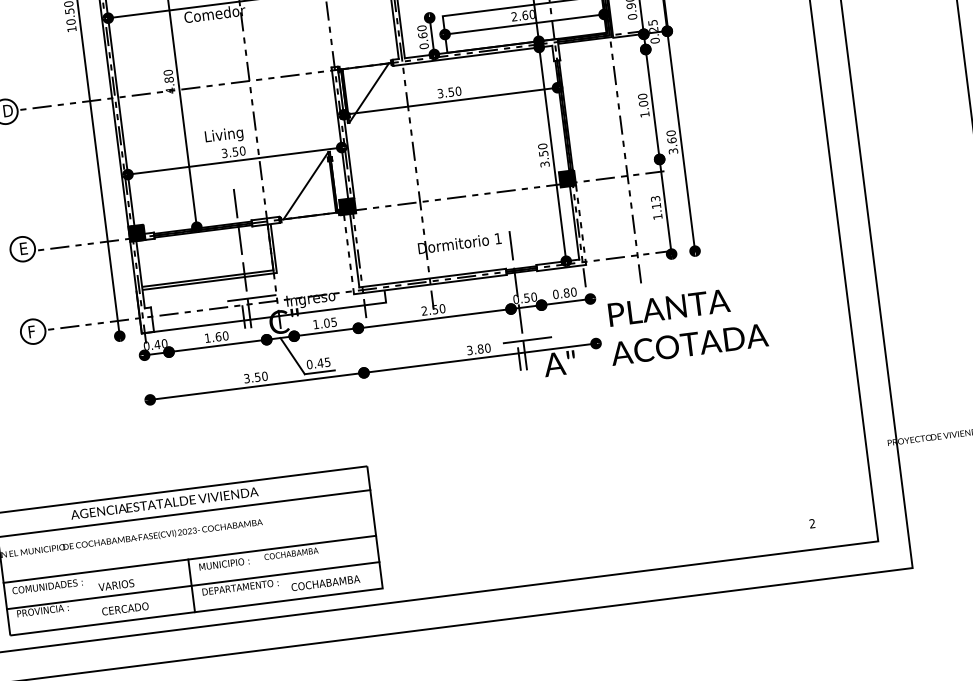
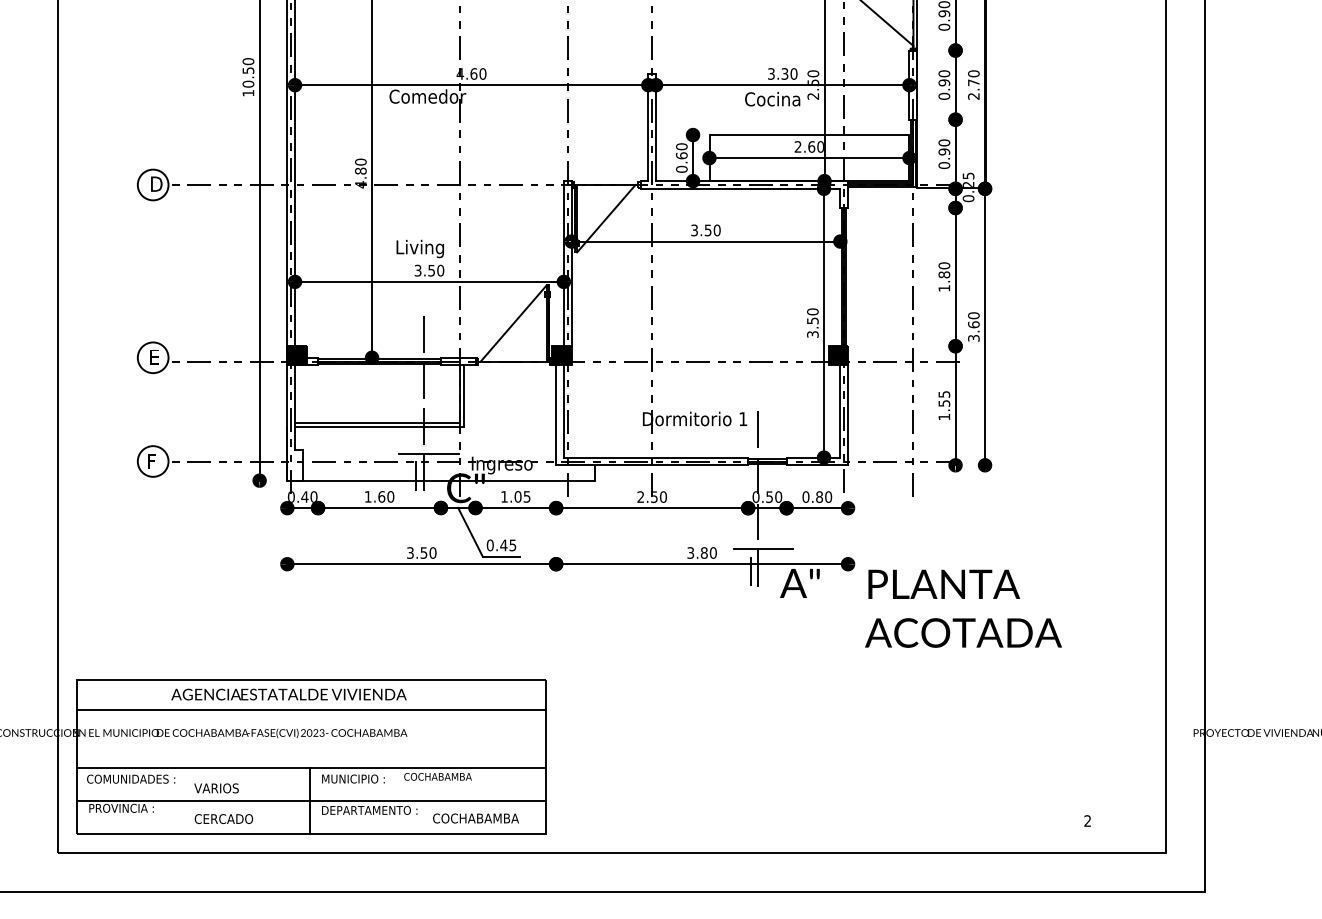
text: (642, 103) -> (943, 274), 1.00 -> 1.80
text: (656, 202) -> (944, 398), 1.13 -> 1.55
line: (581, 223) -> (848, 413), dashed -> solid
line: (349, 254) -> (556, 415), dashed -> solid
text: (686, 325) -> (963, 608), moved

